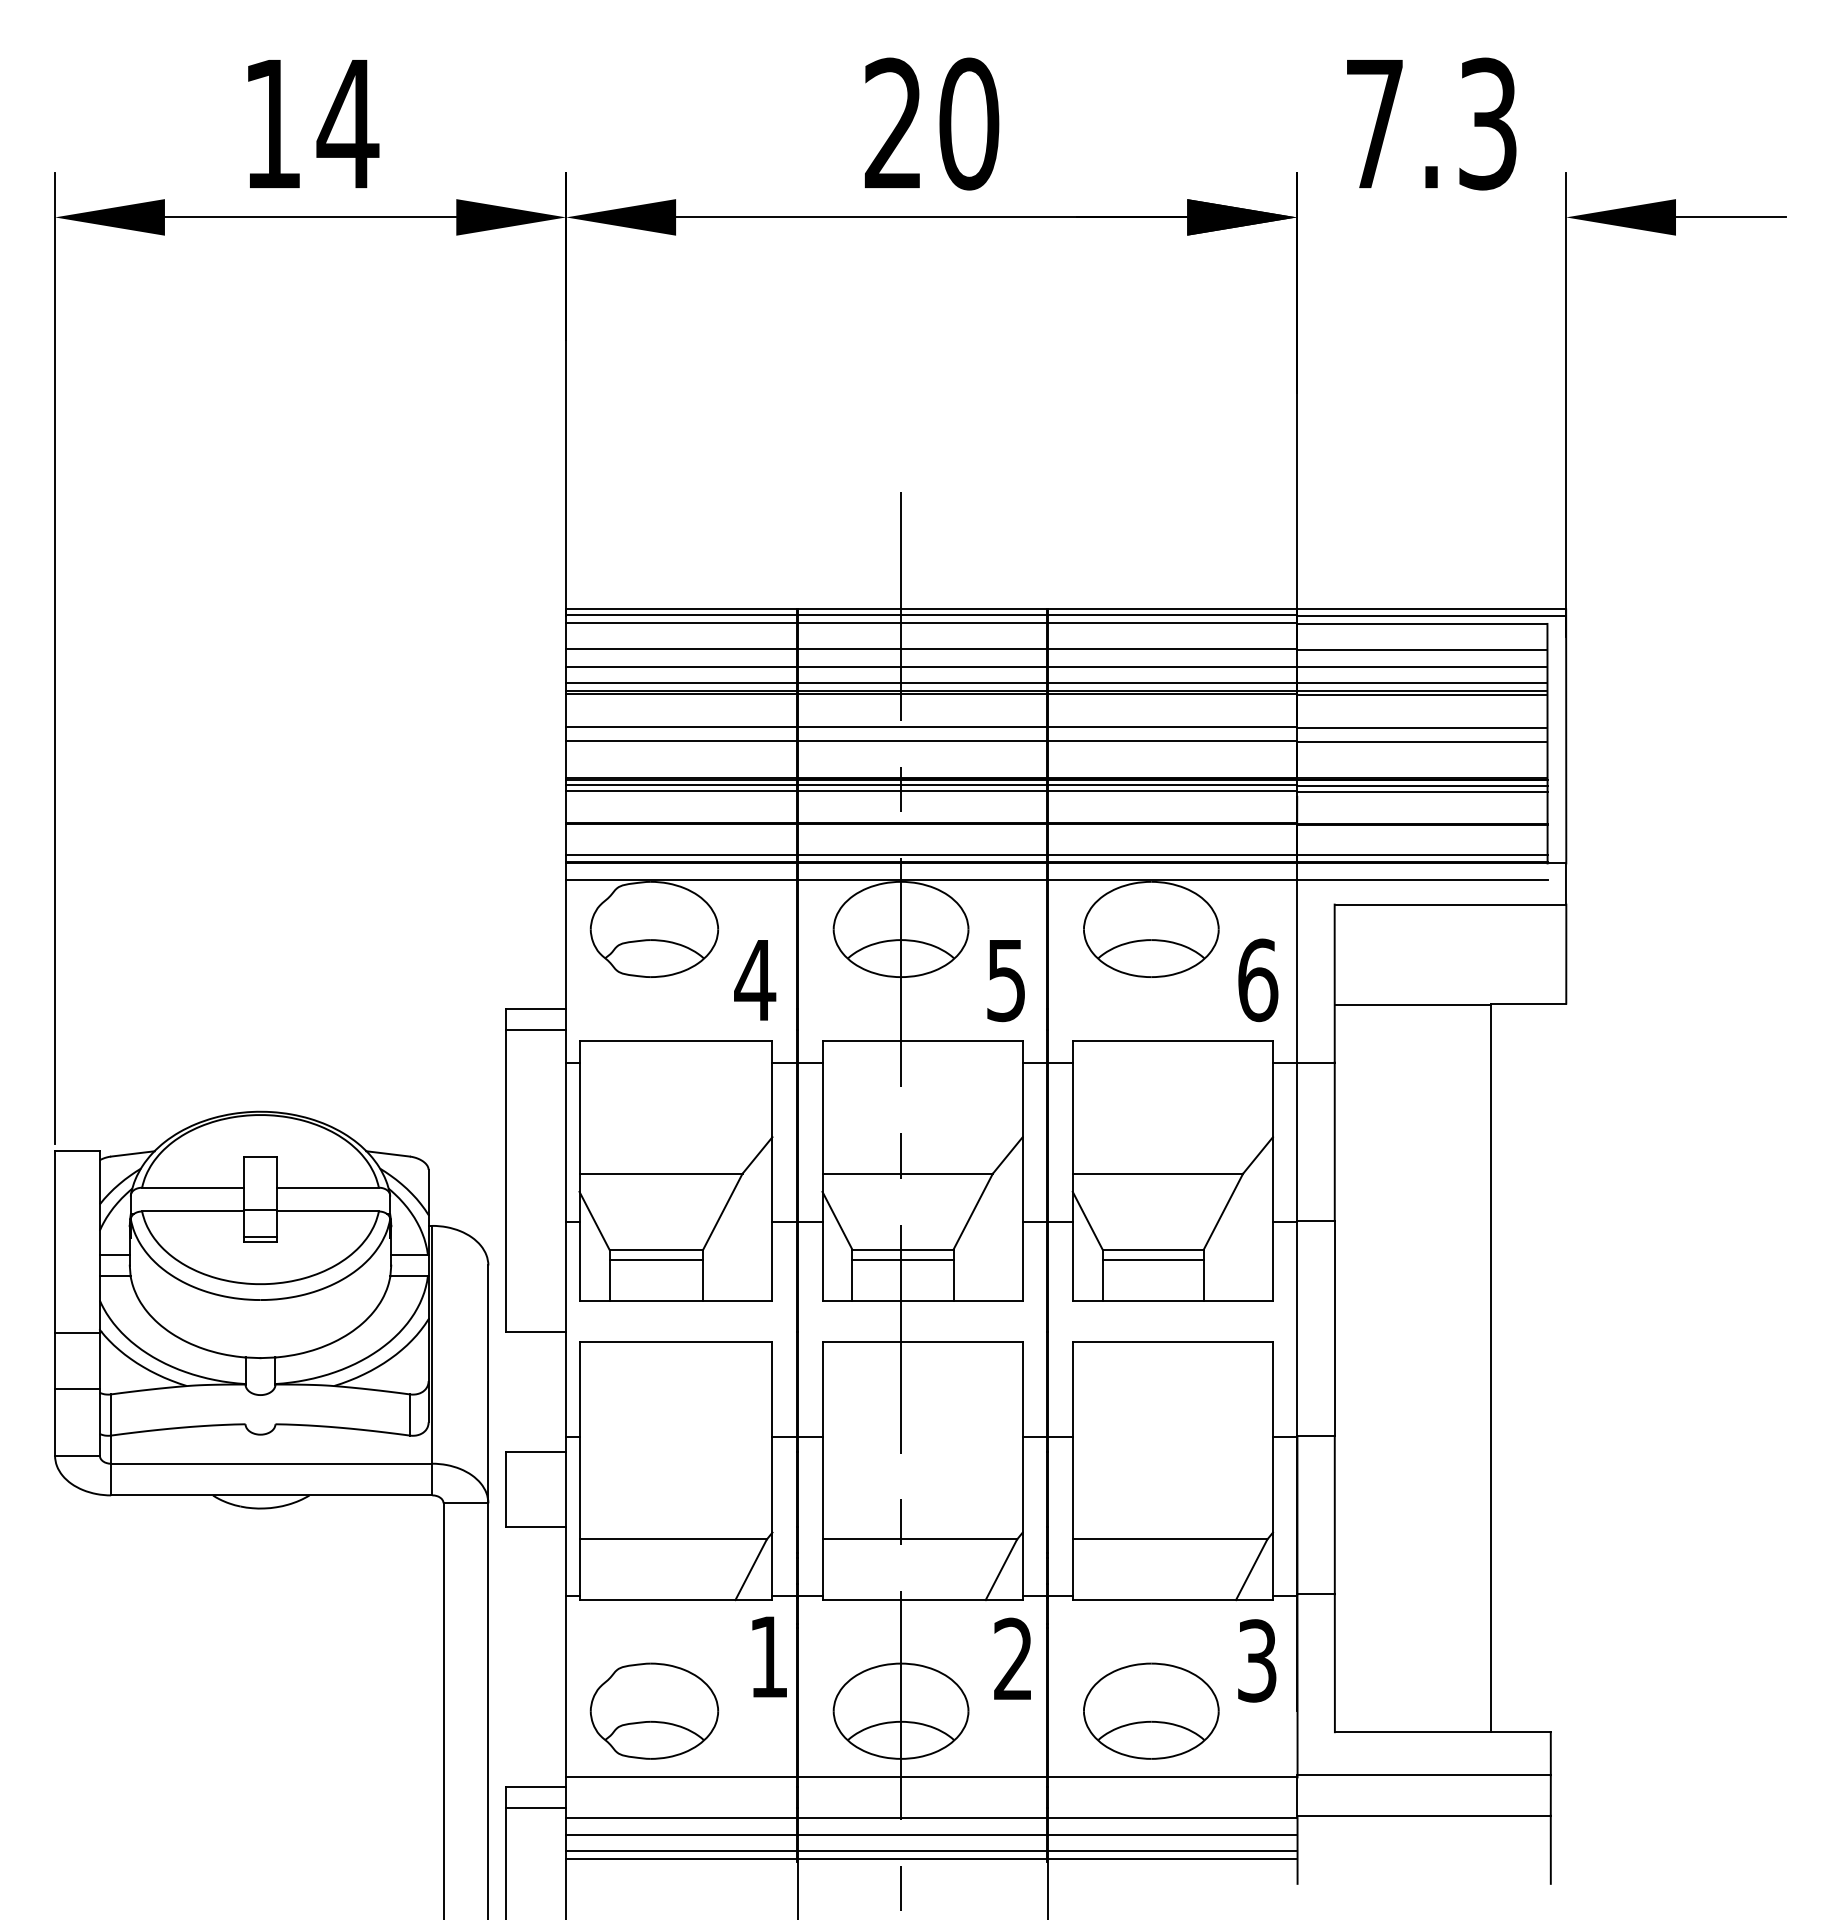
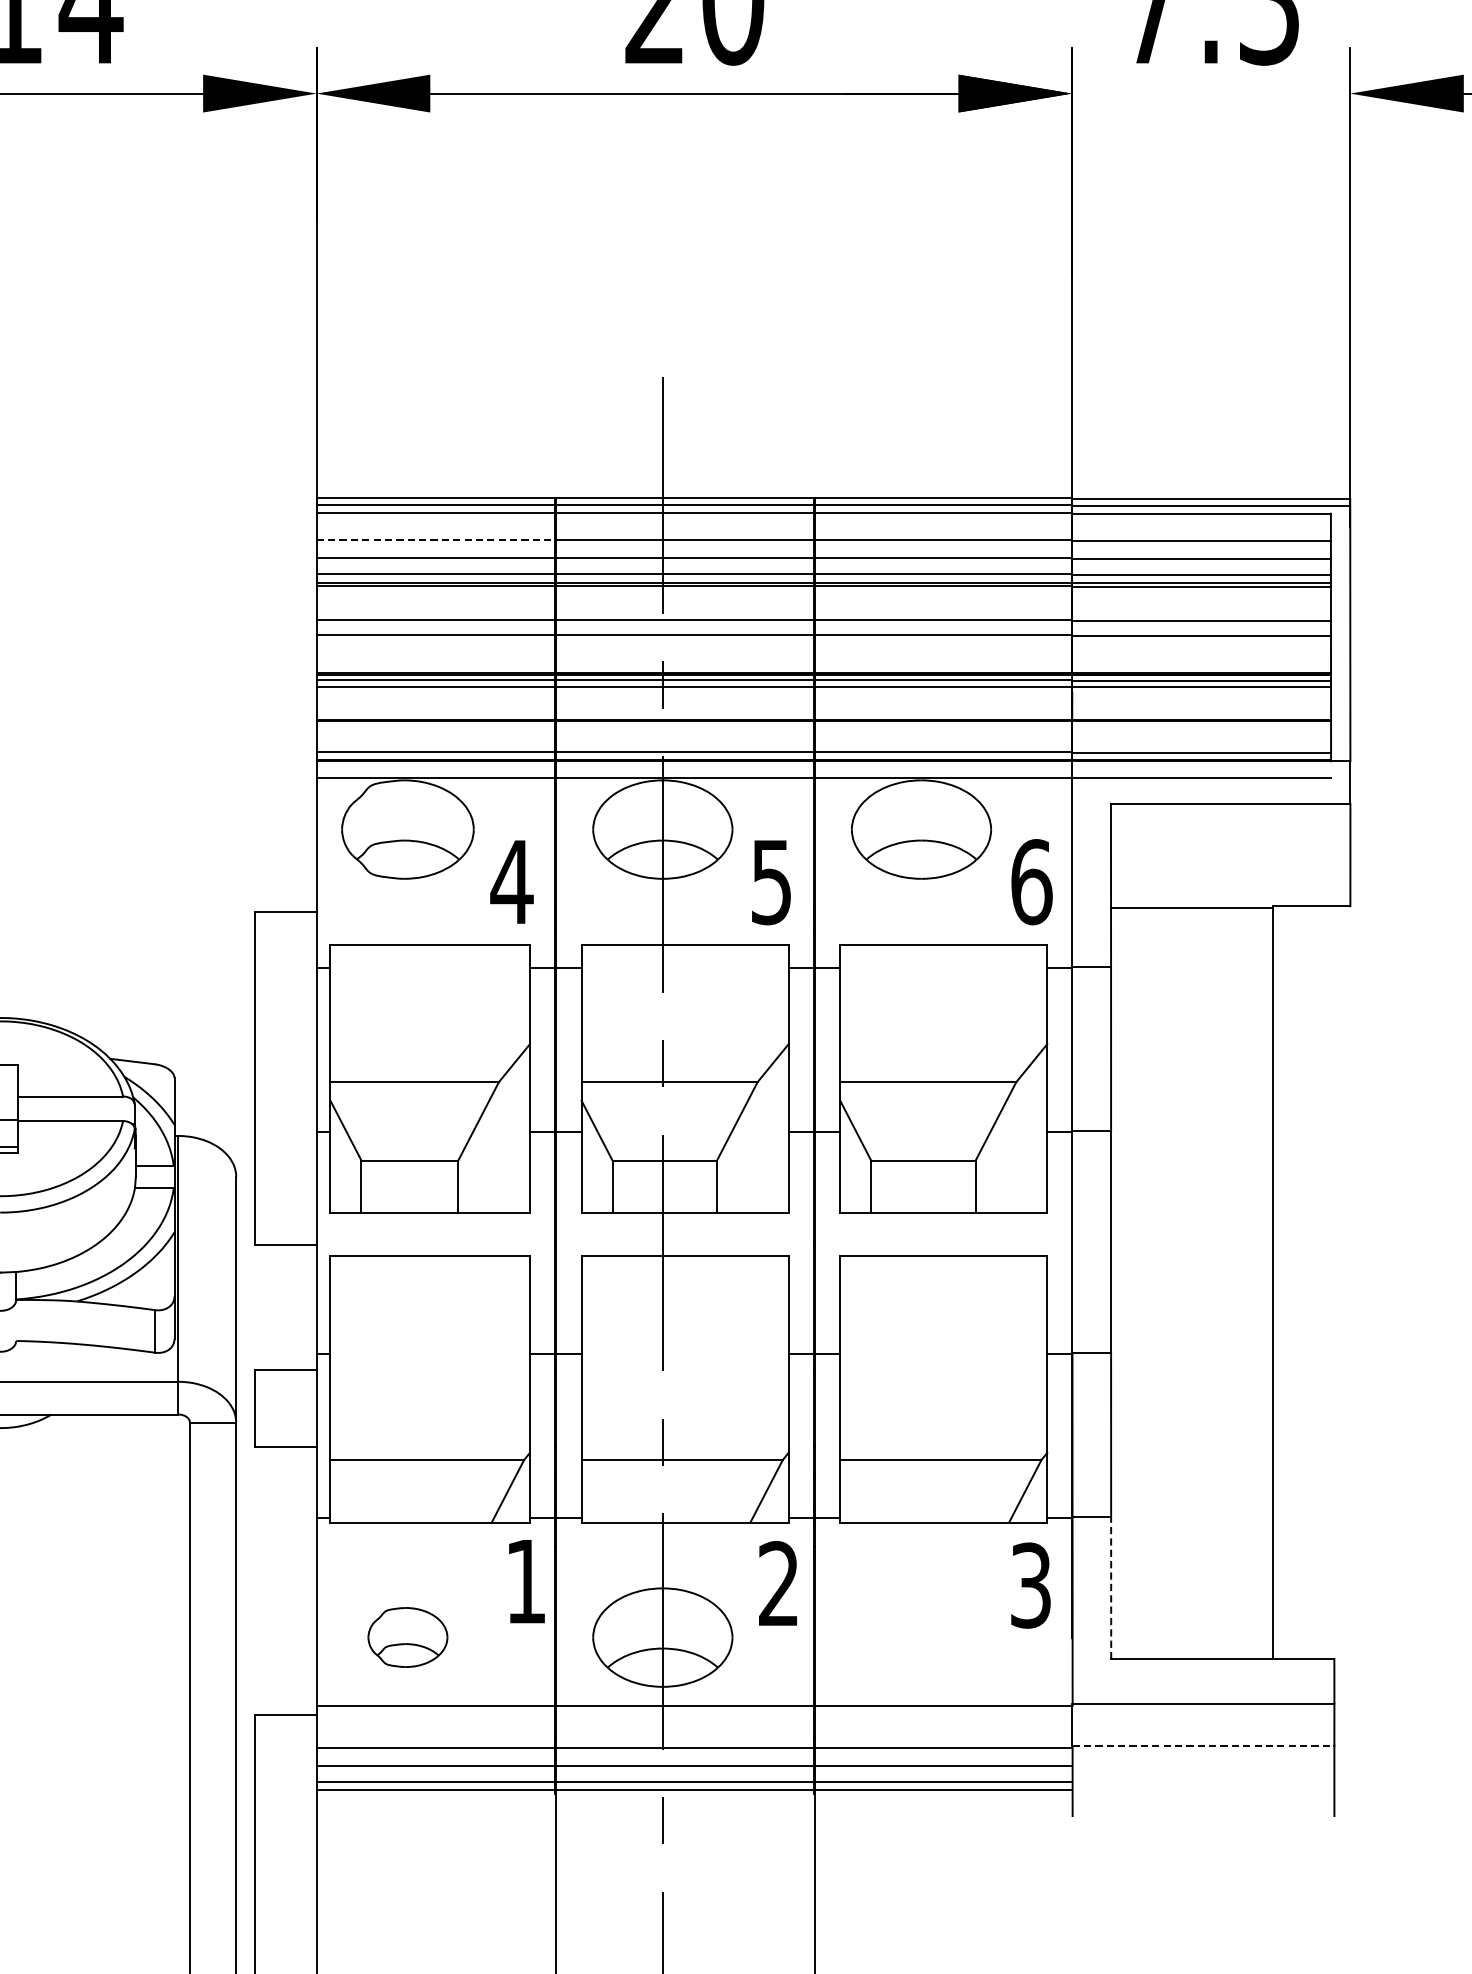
line: (682, 649) -> (436, 540), solid -> dashed
line: (536, 1030) -> (286, 934), removed
line: (656, 1260) -> (410, 1171), removed
line: (902, 1260) -> (664, 1171), removed
line: (1152, 1260) -> (922, 1171), removed
line: (1334, 1663) -> (1110, 1588), solid -> dashed
part: (654, 1710) -> (407, 1636), size x0.6
part: (1151, 1710) -> (921, 1636), removed
line: (536, 1807) -> (286, 1737), removed
line: (1424, 1815) -> (1203, 1745), solid -> dashed

